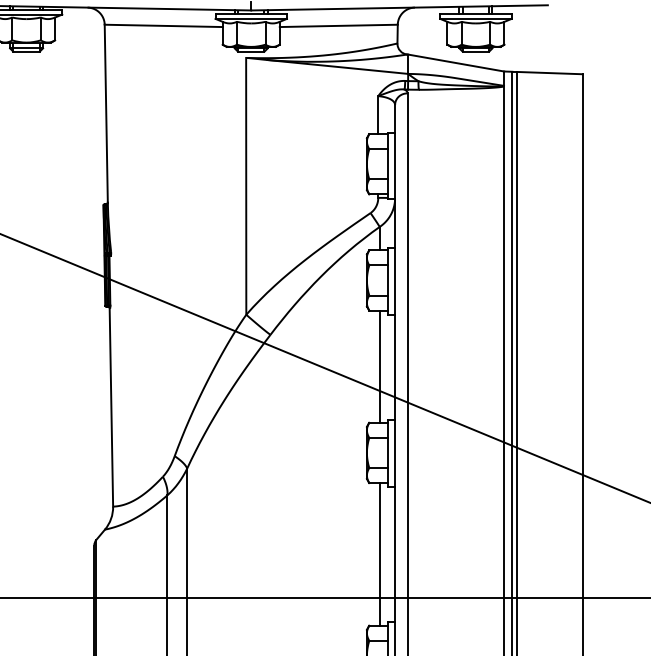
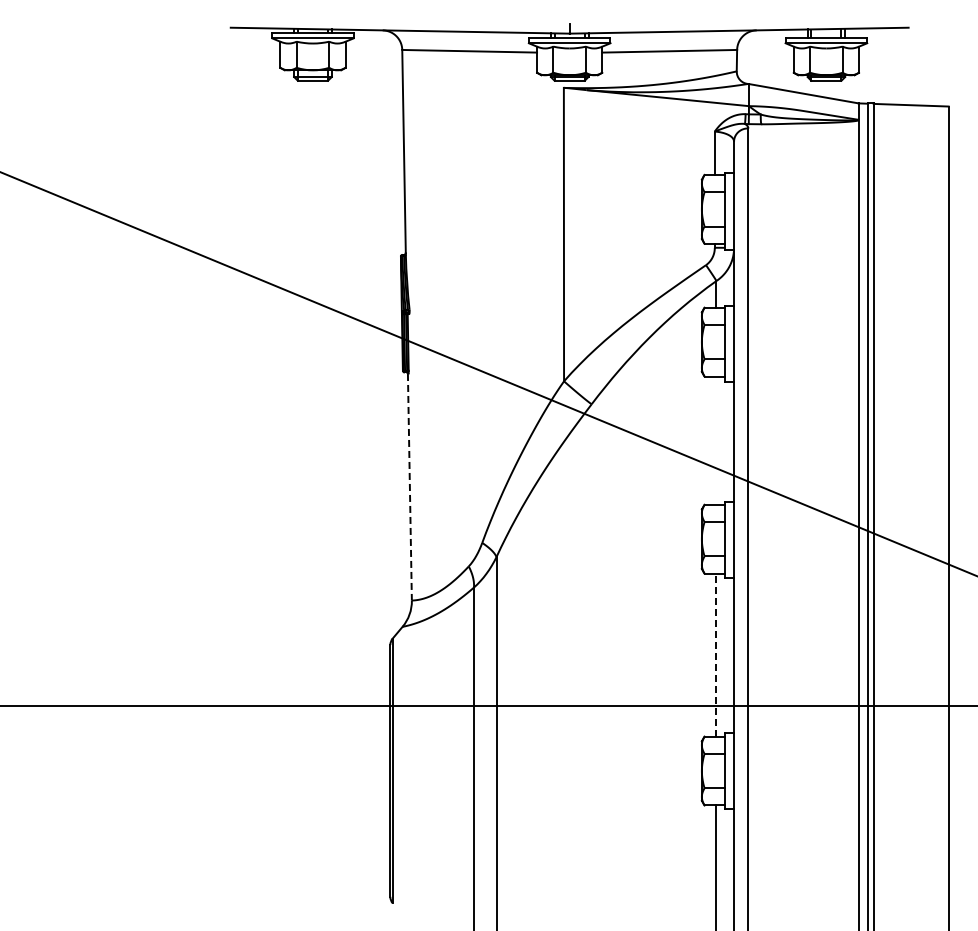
line: (379, 366) -> (716, 440), removed
line: (111, 407) -> (409, 487), solid -> dashed
line: (379, 553) -> (716, 654), solid -> dashed

